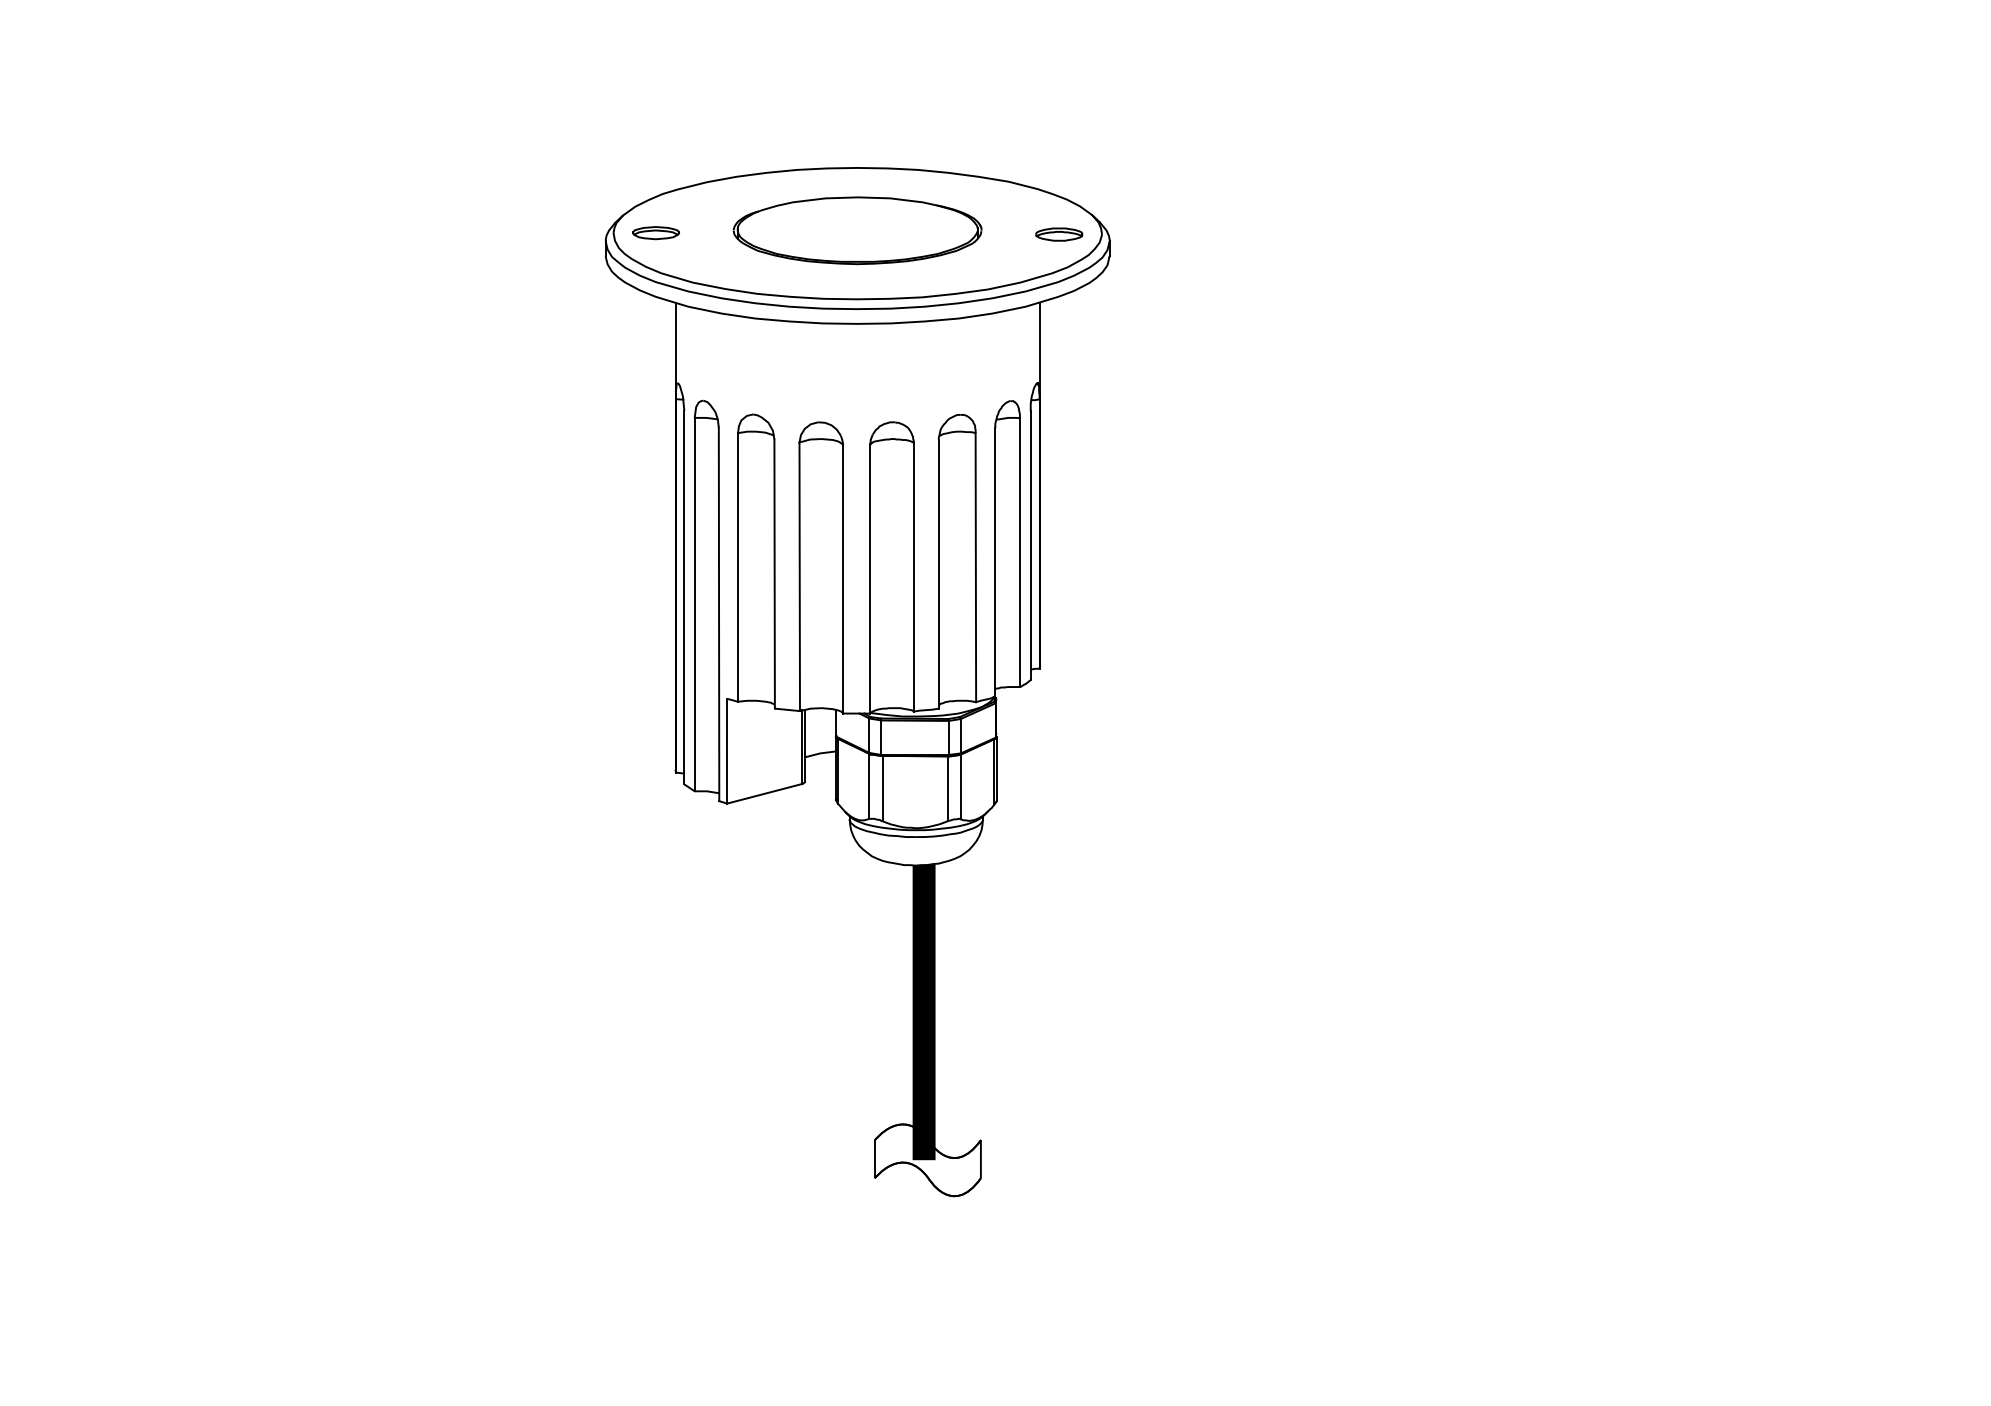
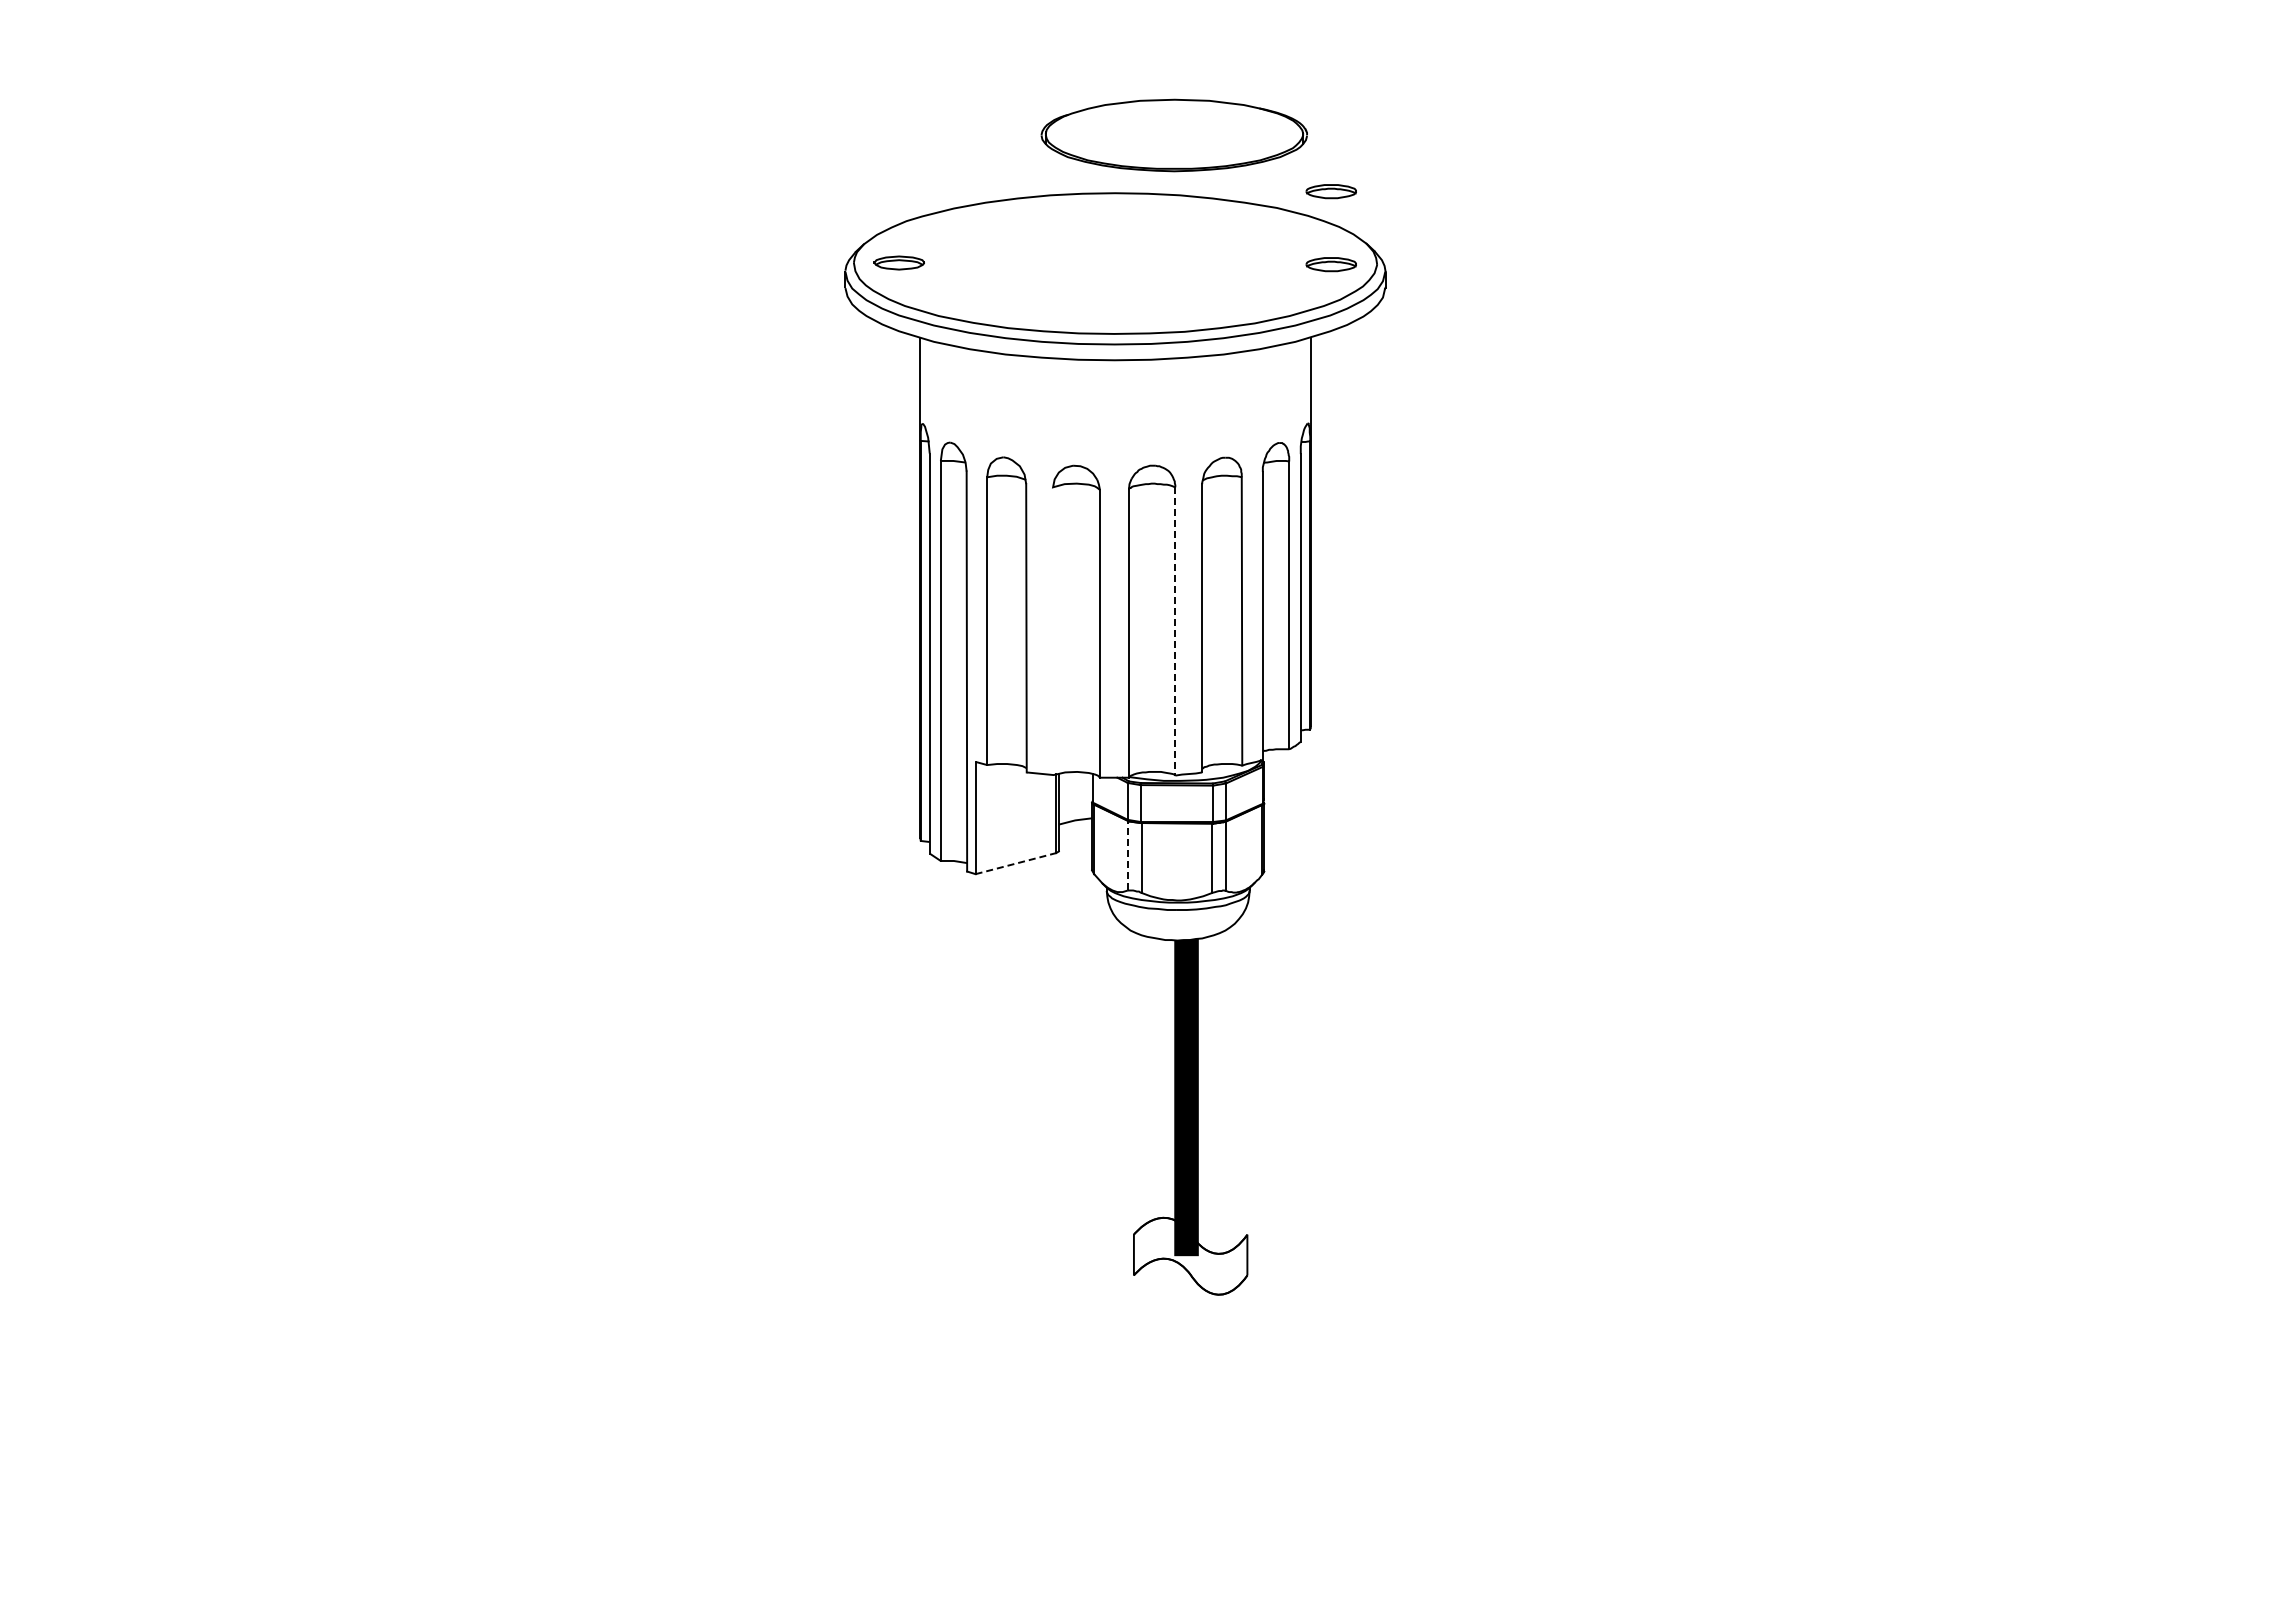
part: (1058, 166) -> (1330, 191), added
part: (856, 230) -> (1173, 135), moved
line: (799, 577) -> (1053, 631), removed
line: (913, 577) -> (1175, 631), solid -> dashed
line: (868, 786) -> (1127, 855), solid -> dashed
line: (764, 793) -> (1015, 863), solid -> dashed

